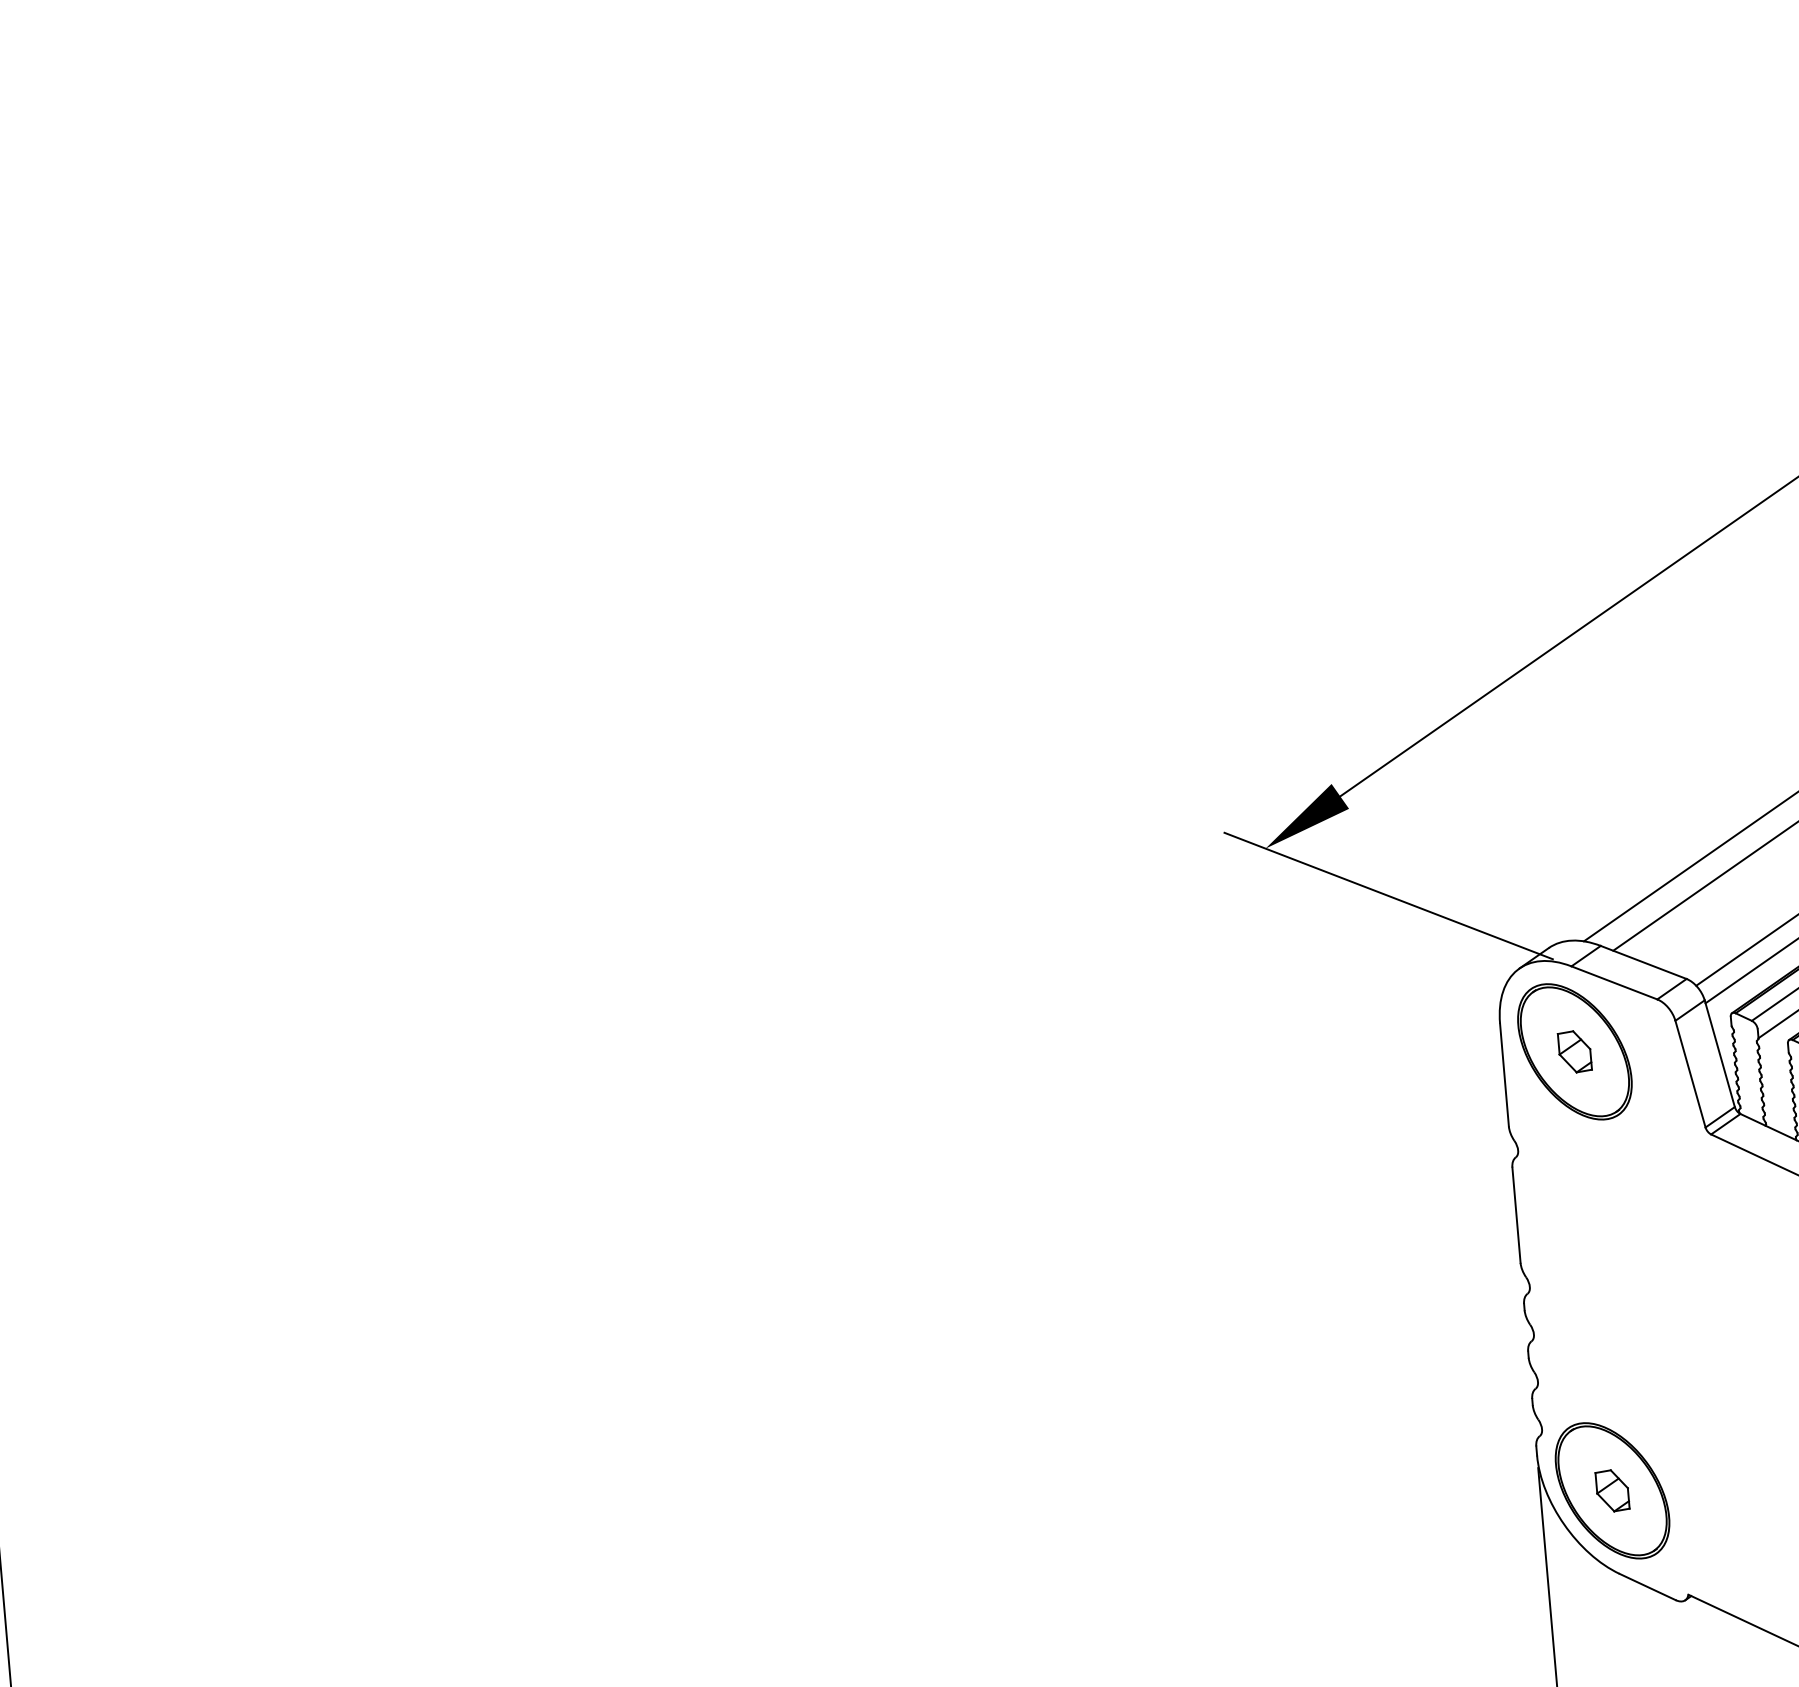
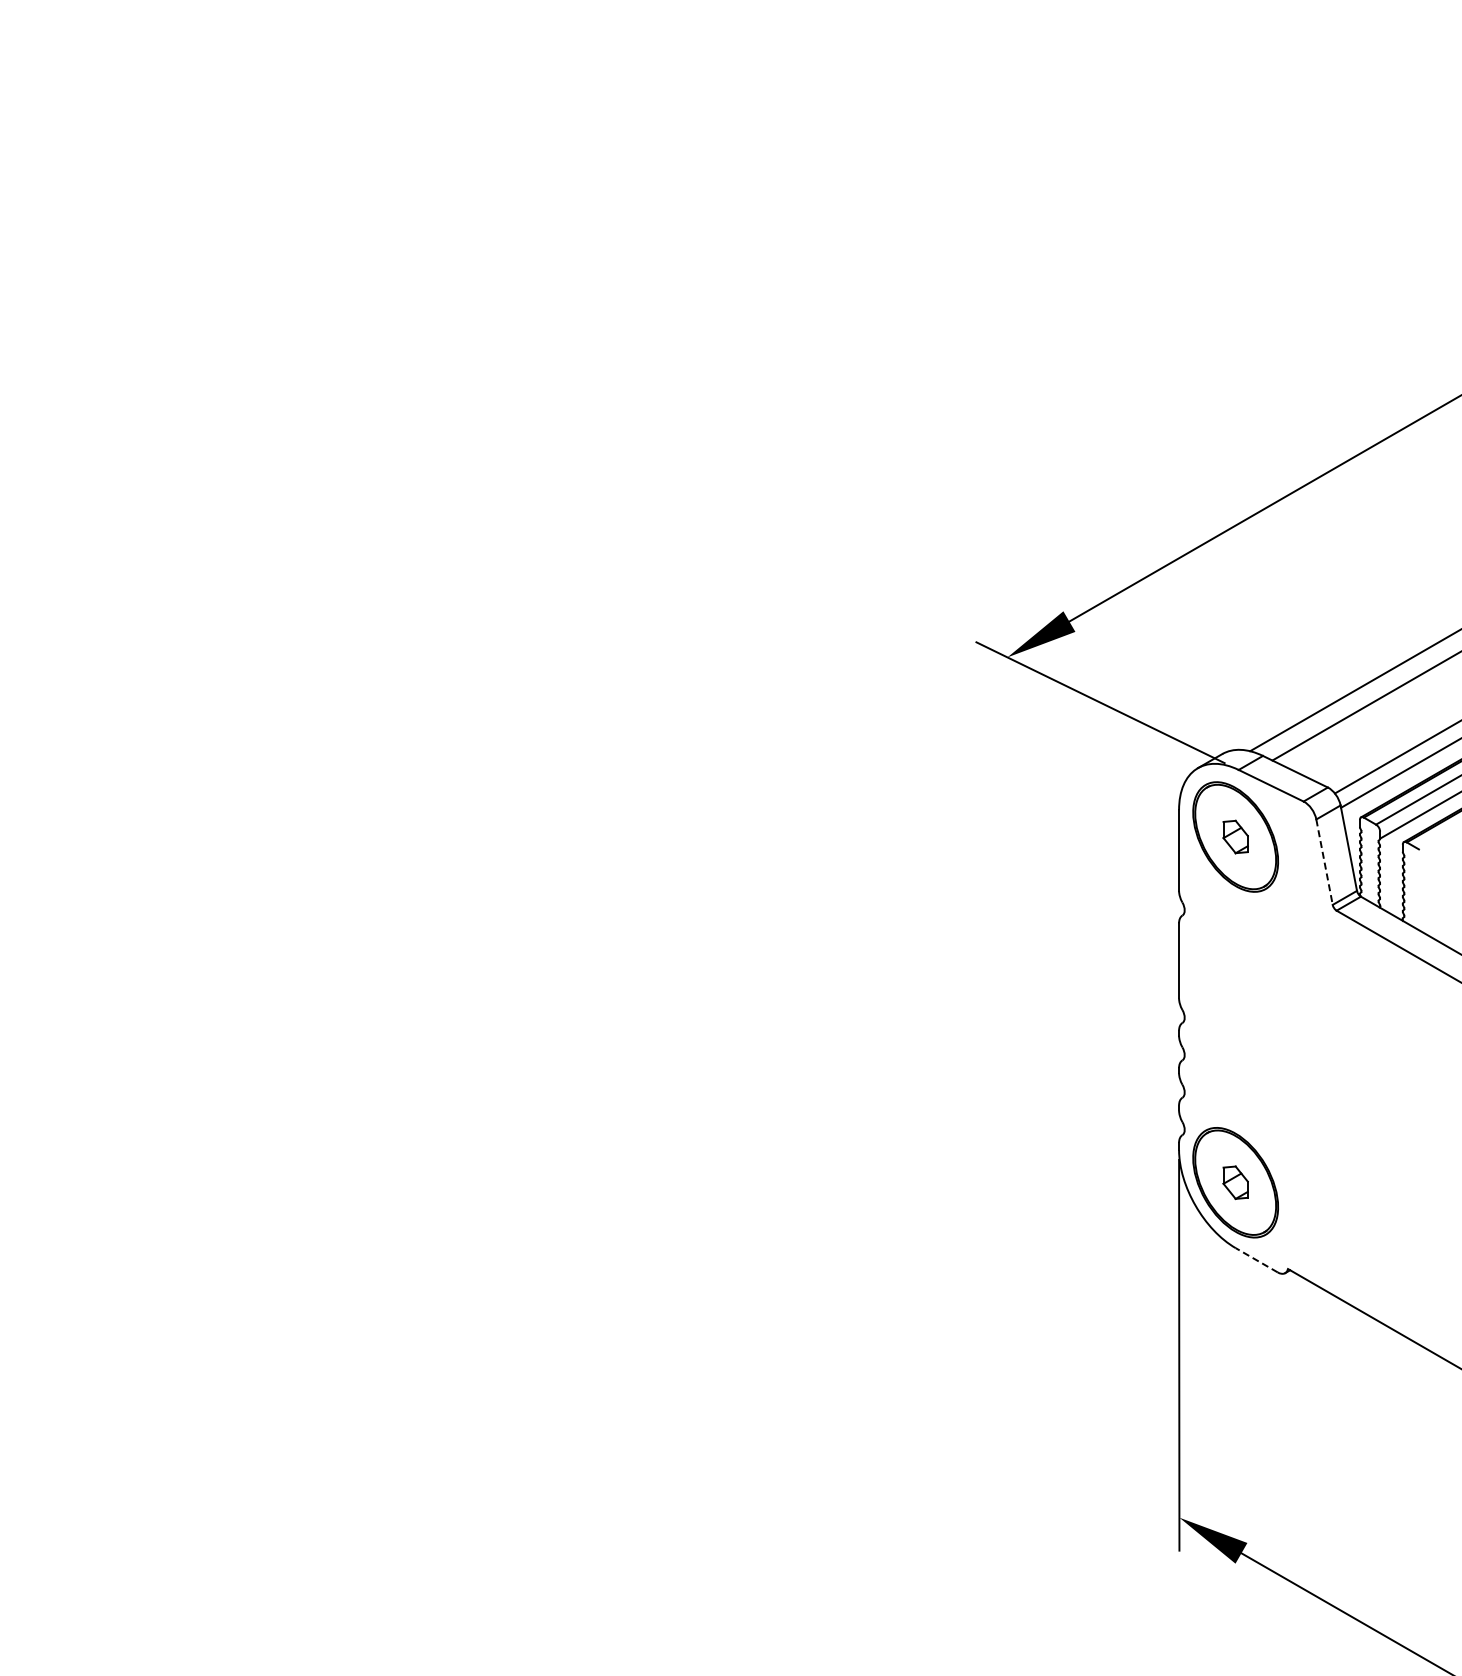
line: (1690, 1074) -> (1324, 862), solid -> dashed
line: (1647, 1587) -> (1256, 1260), solid -> dashed

